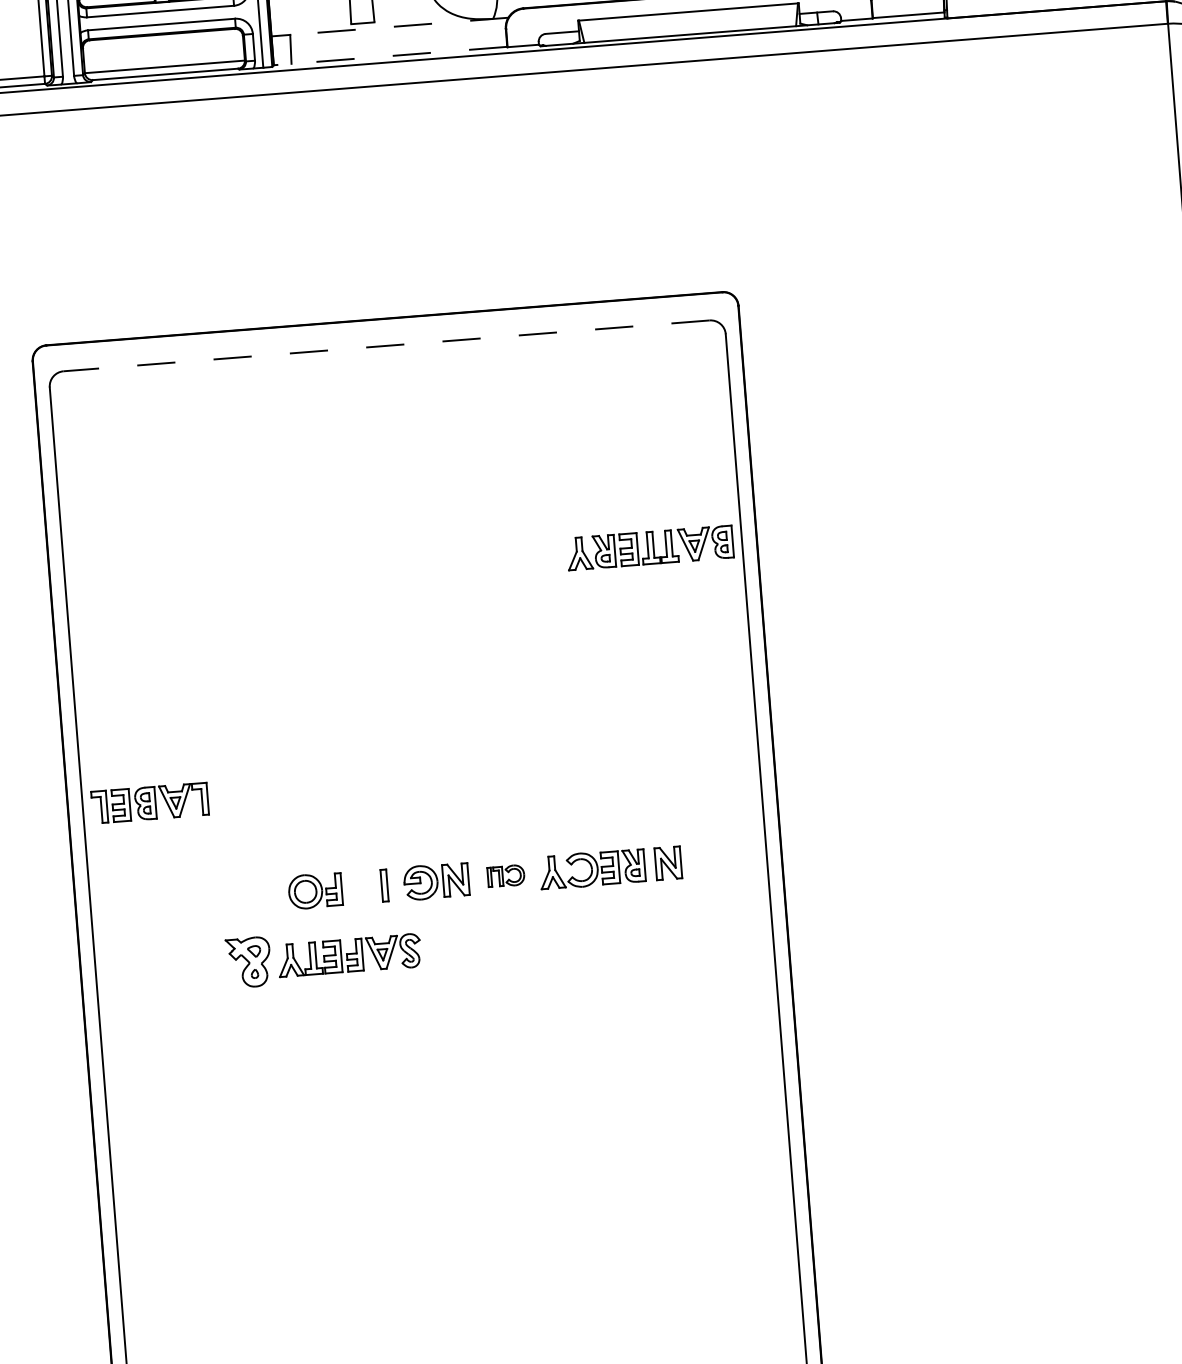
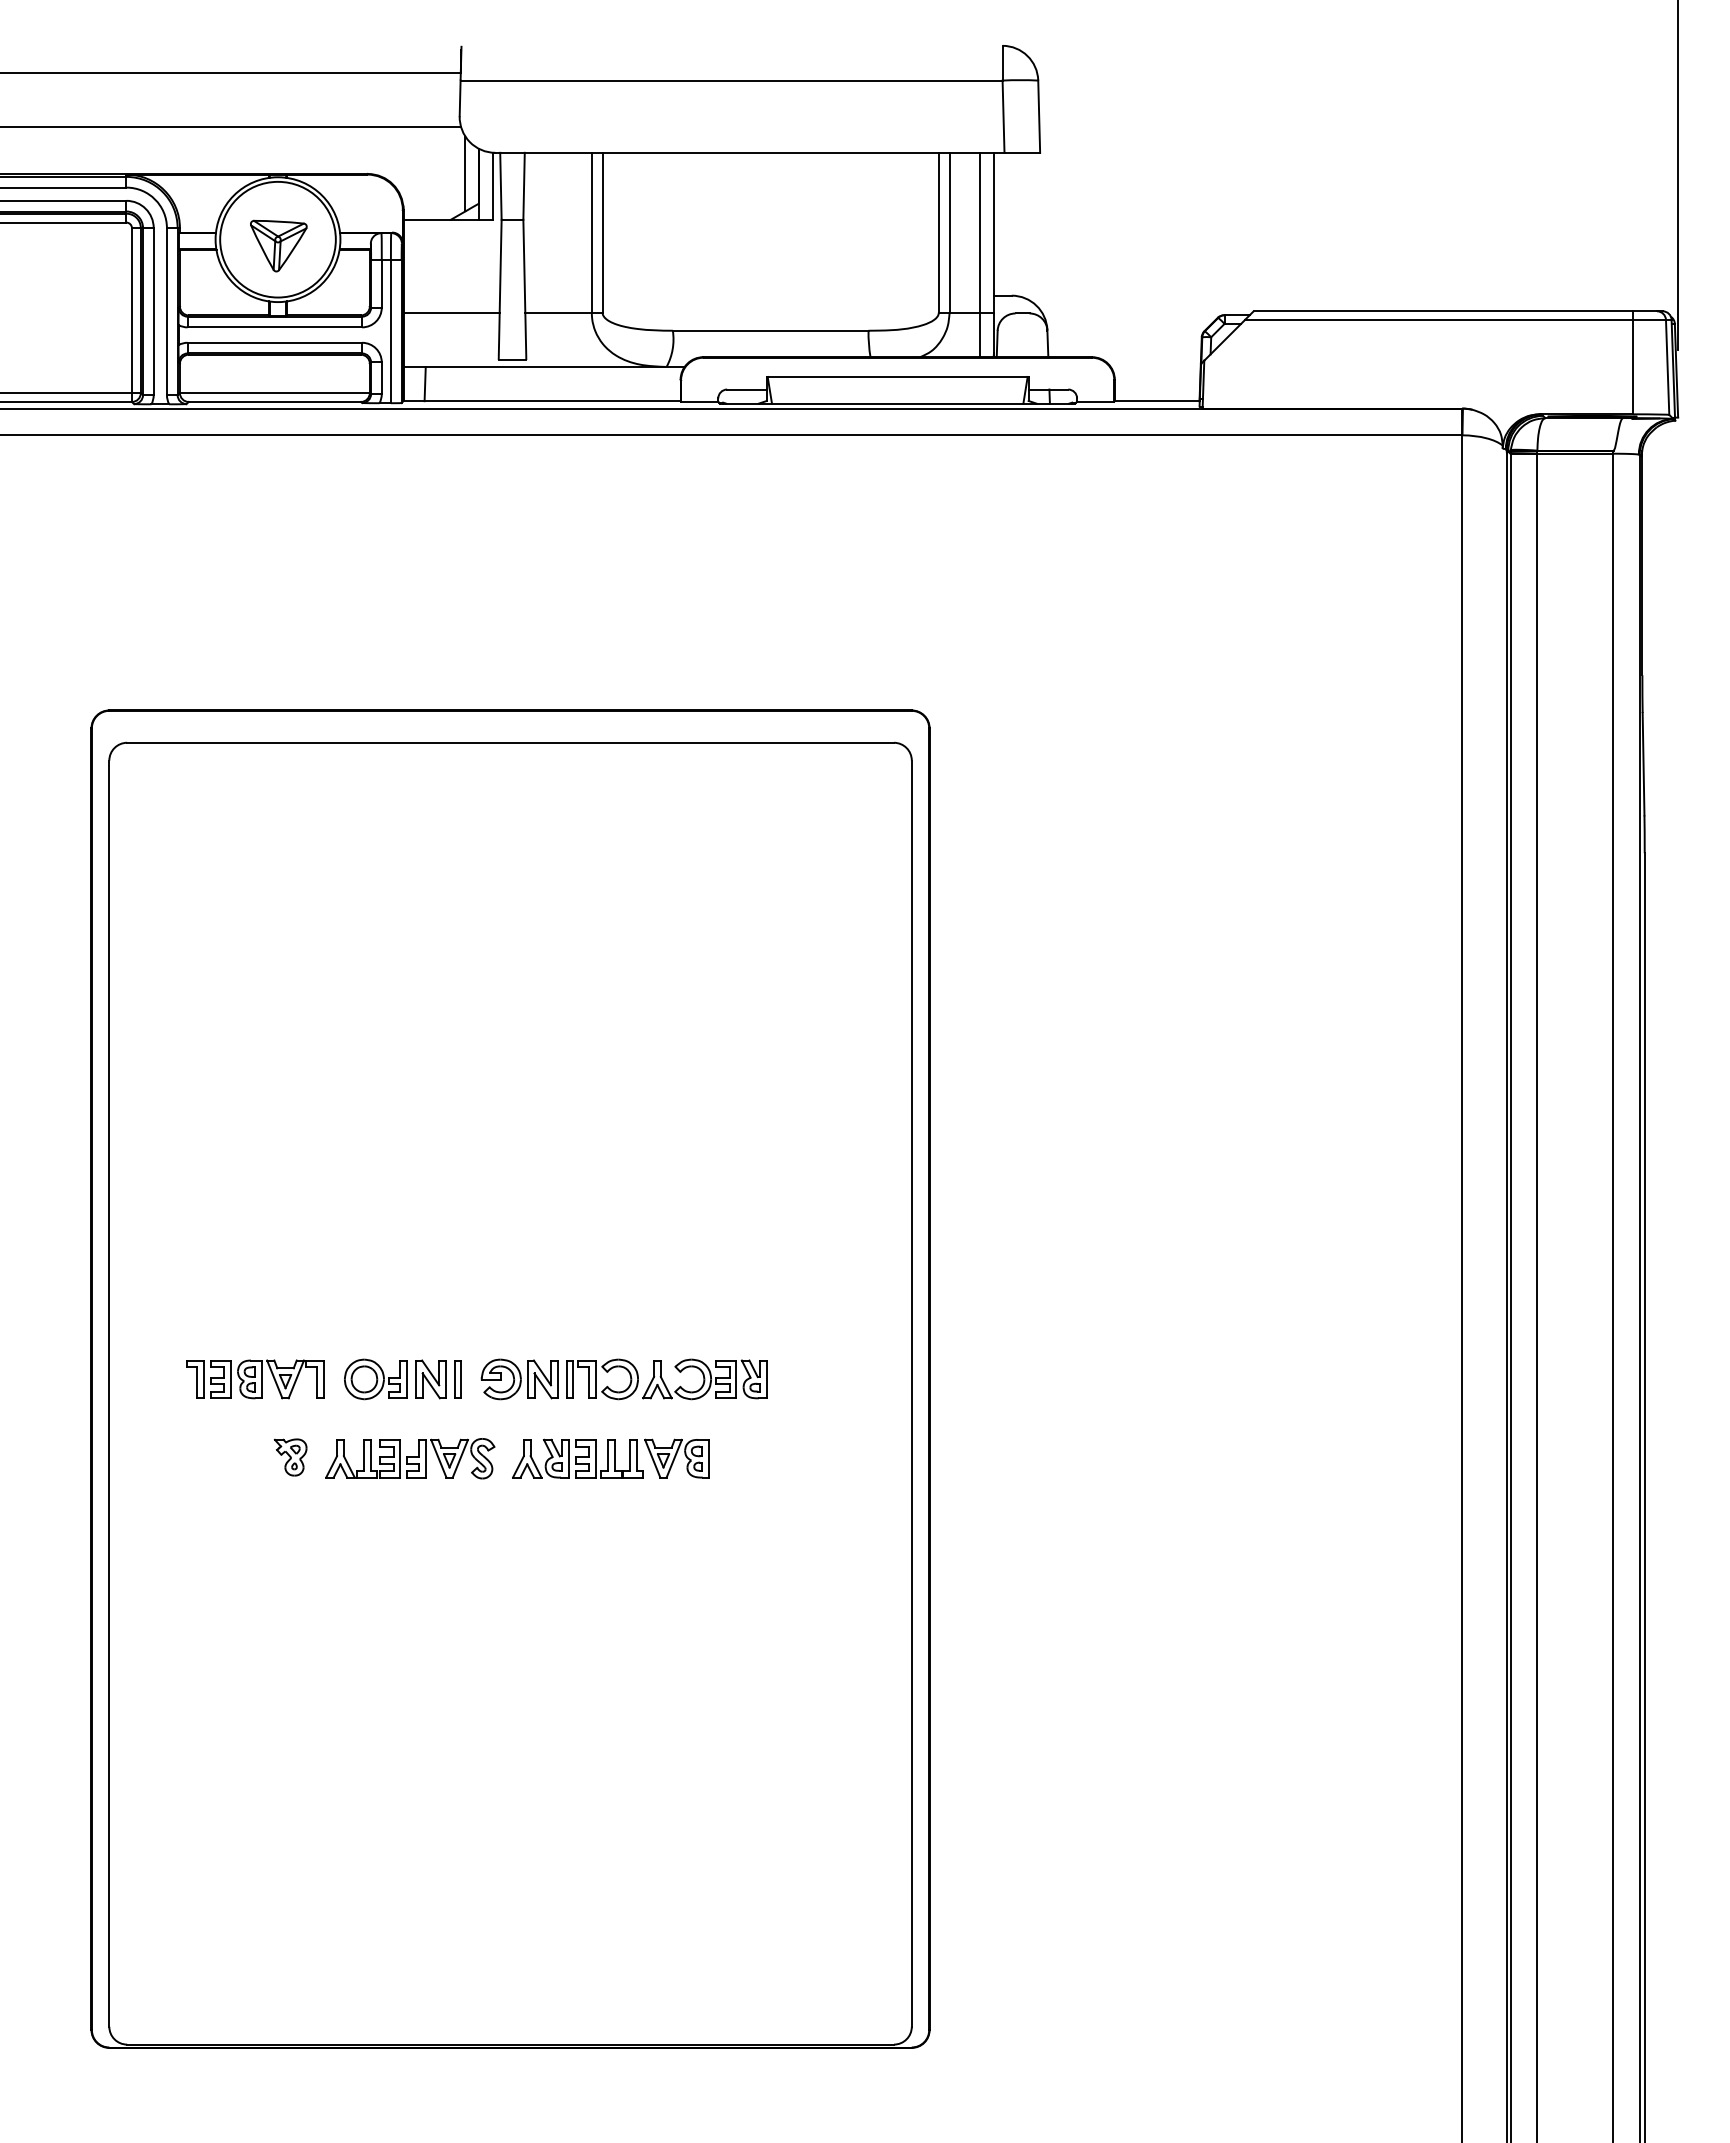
line: (398, 25) -> (554, 366), dashed -> solid
line: (390, 56) -> (542, 401), dashed -> solid
line: (386, 345) -> (510, 742), dashed -> solid
part: (649, 547) -> (610, 1458), moved
part: (150, 803) -> (255, 1379), moved
part: (668, 863) -> (430, 1379), moved
part: (506, 876) -> (602, 1379), size x1.67
part: (248, 962) -> (290, 1457), size x0.62

